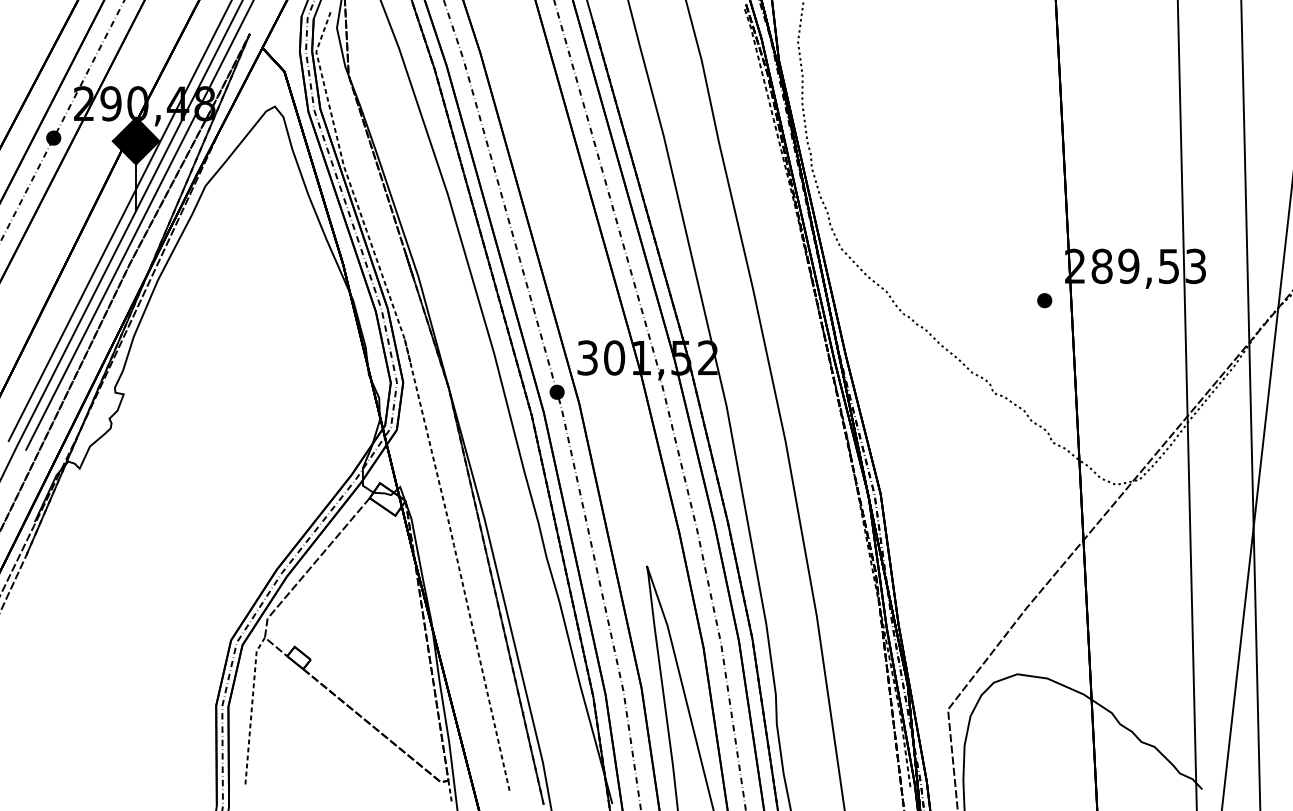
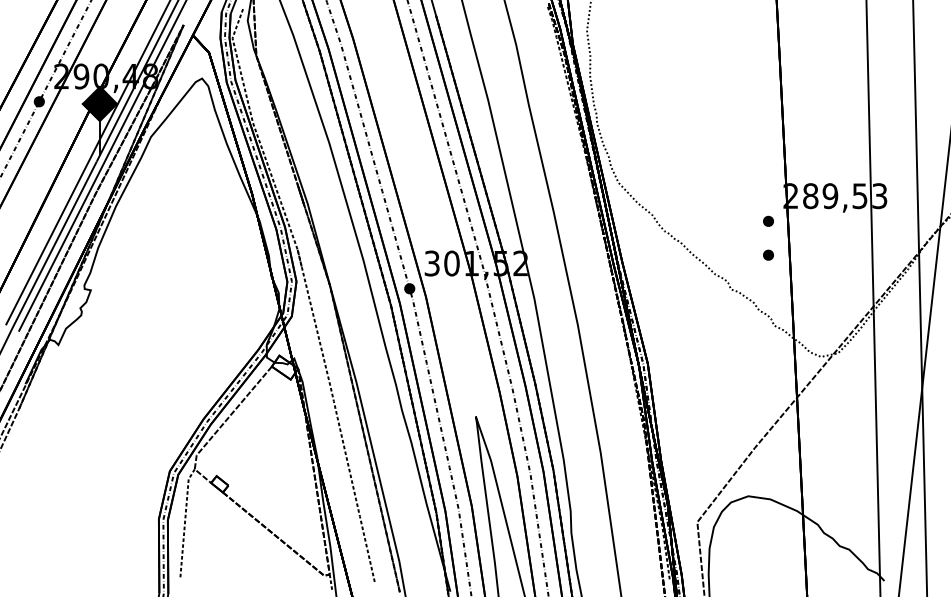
part: (1044, 346) -> (768, 255), added

